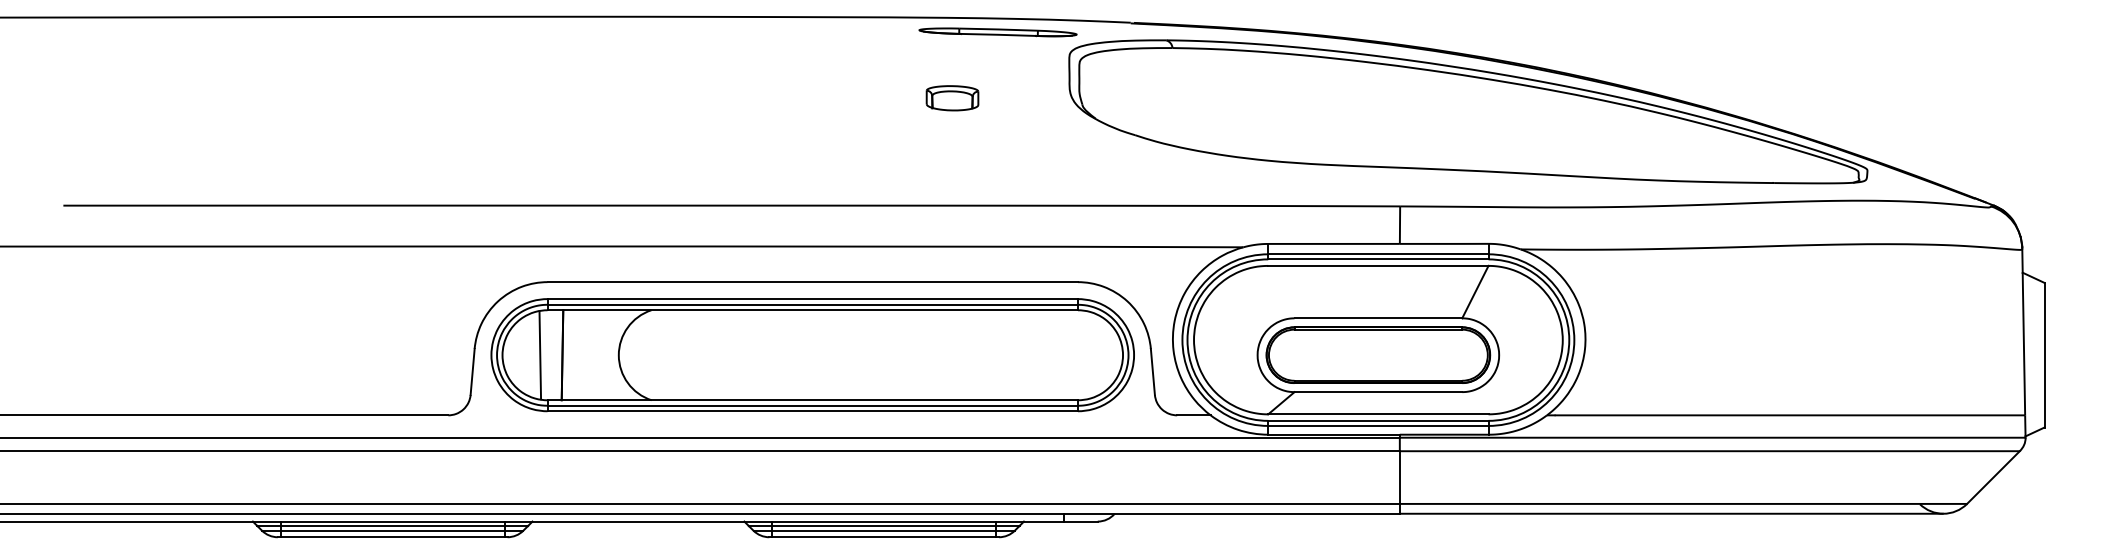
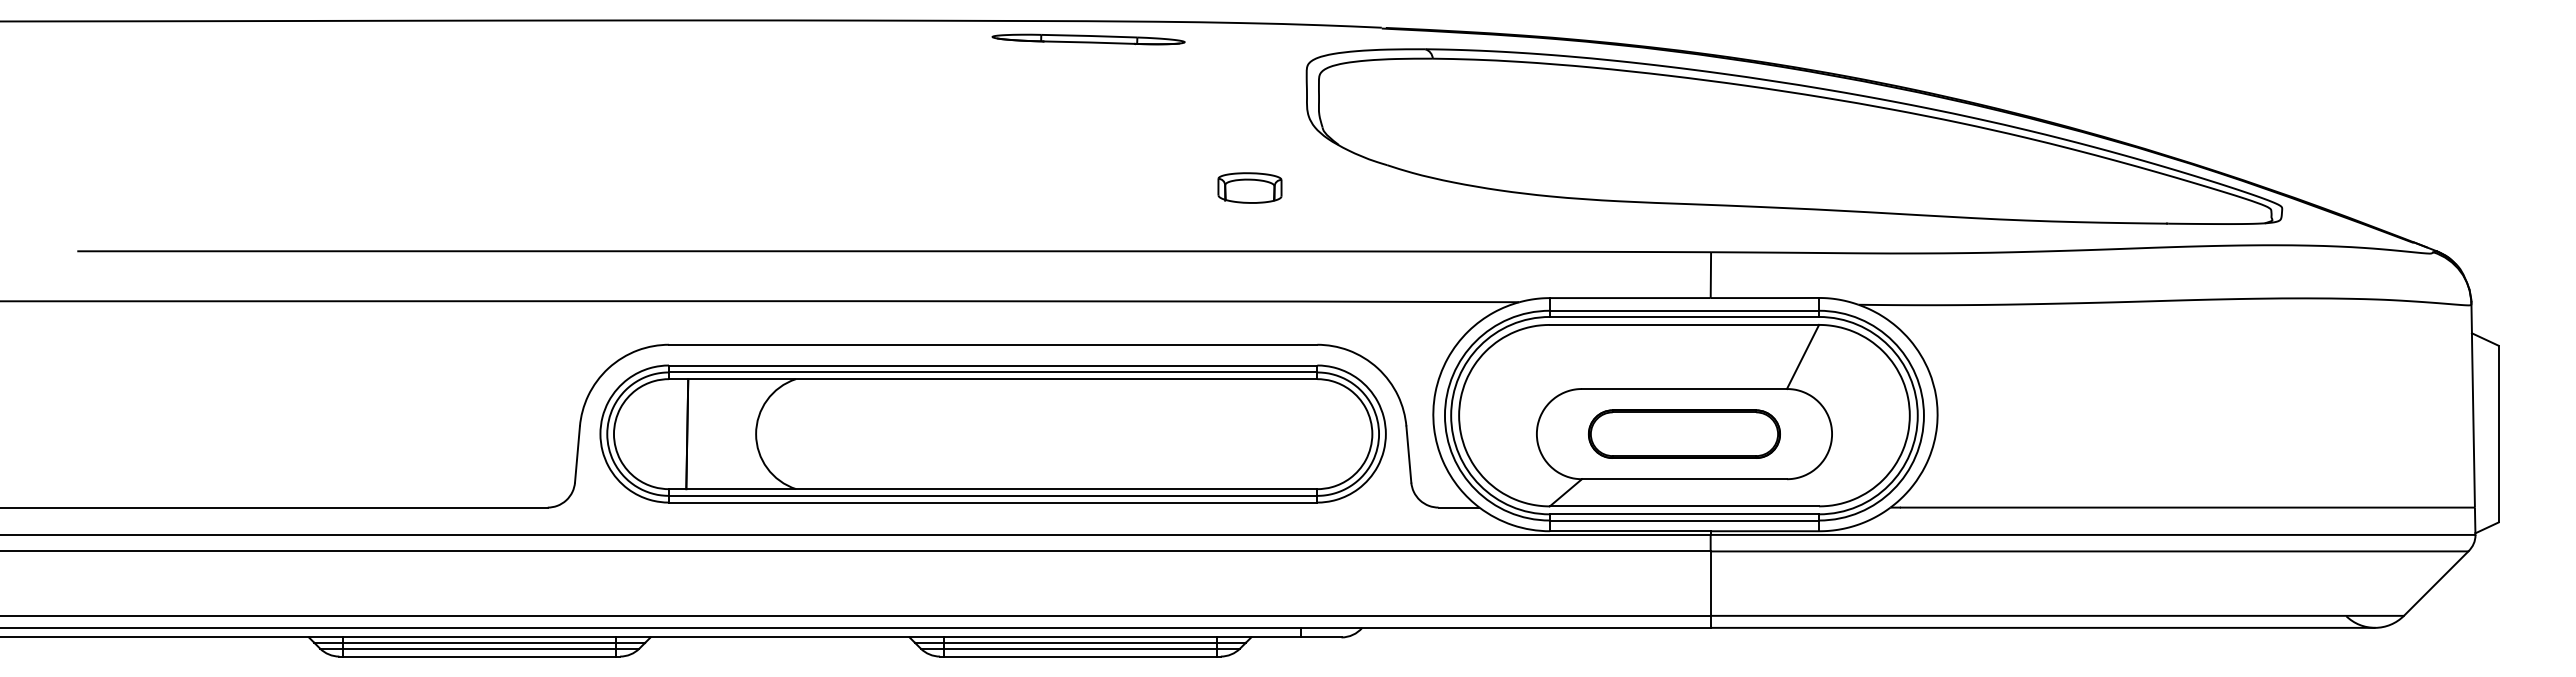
part: (997, 32) -> (1088, 39), moved
part: (952, 97) -> (1249, 187), moved
line: (540, 355) -> (660, 434), removed
part: (1378, 355) -> (1684, 434), size x0.7

